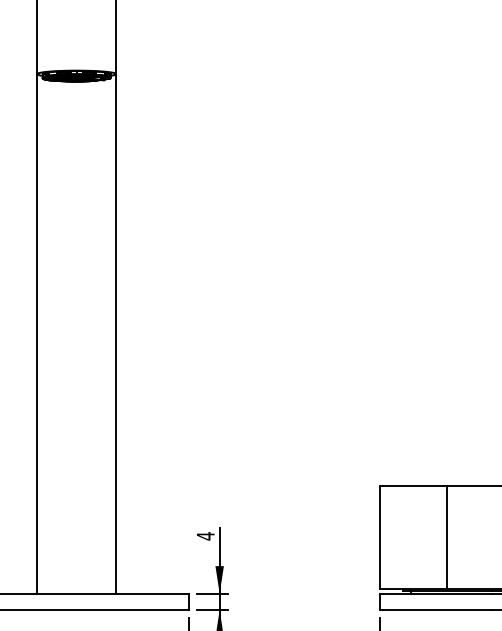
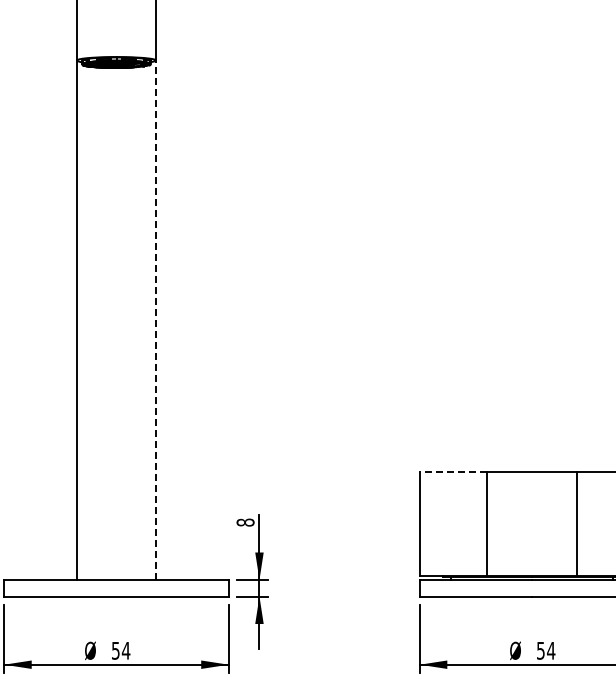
line: (115, 334) -> (155, 320), solid -> dashed
line: (413, 485) -> (453, 471), solid -> dashed
text: (205, 536) -> (245, 522), 4 -> 8

